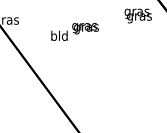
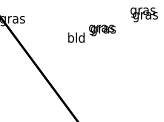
text: (74, 31) -> (91, 33), moved

